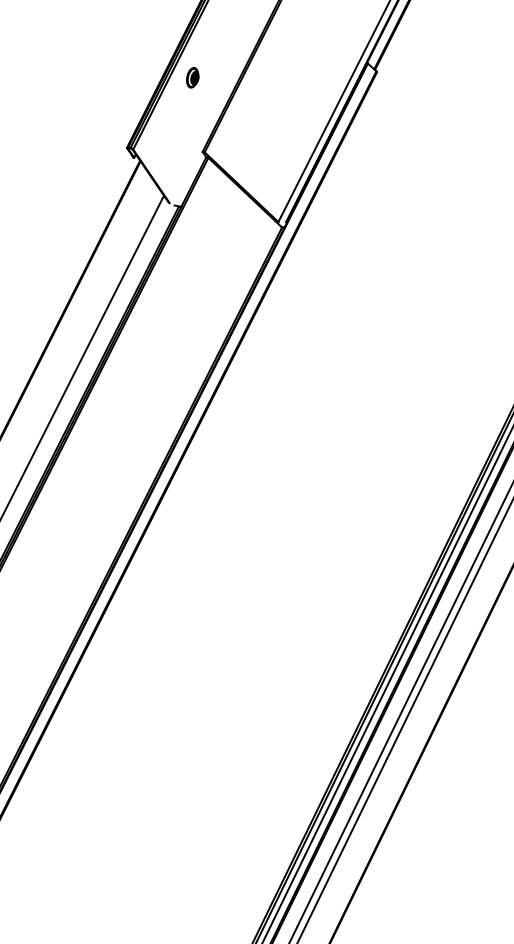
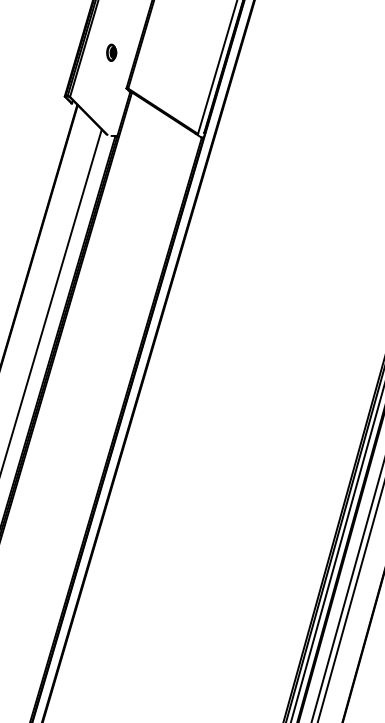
part: (192, 77) -> (111, 52), moved

